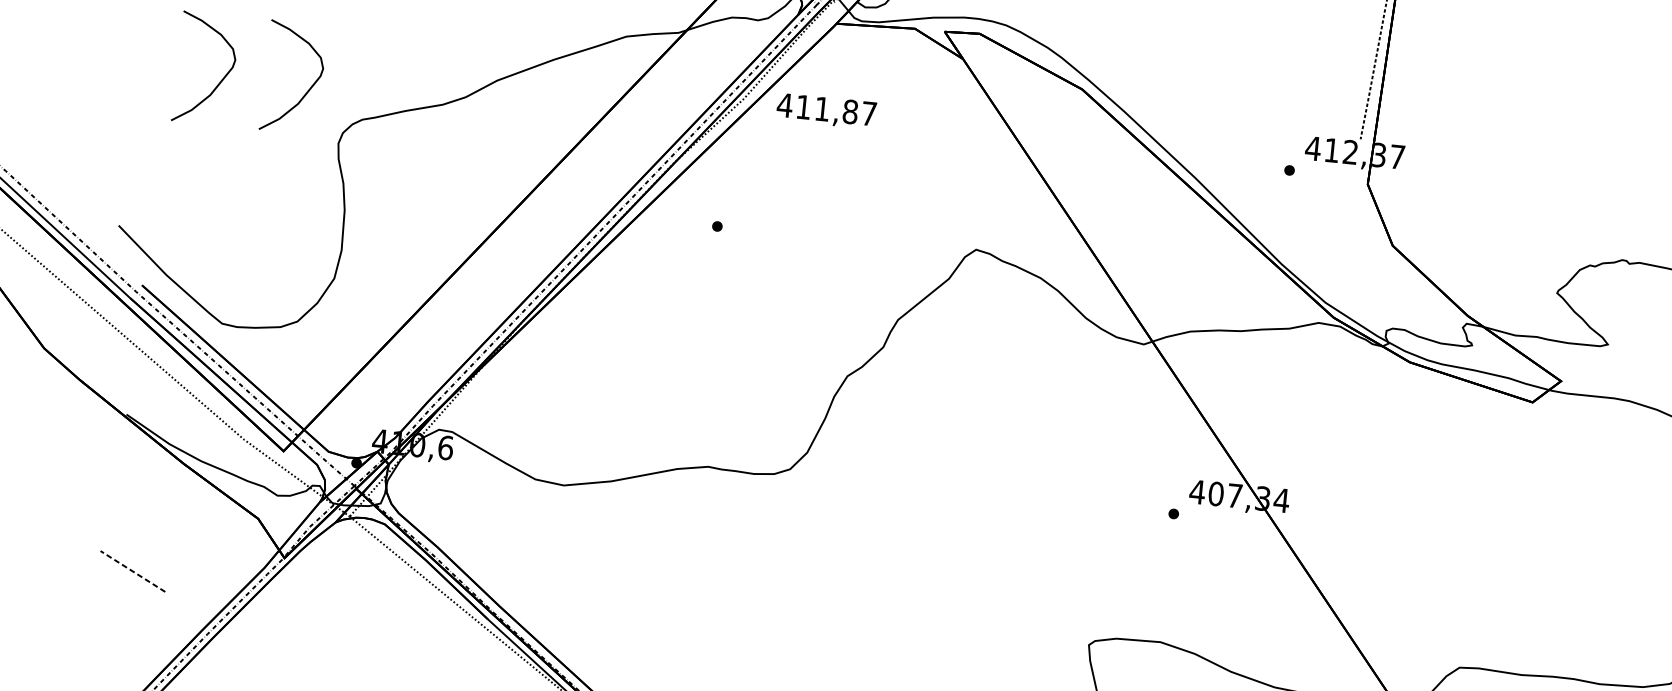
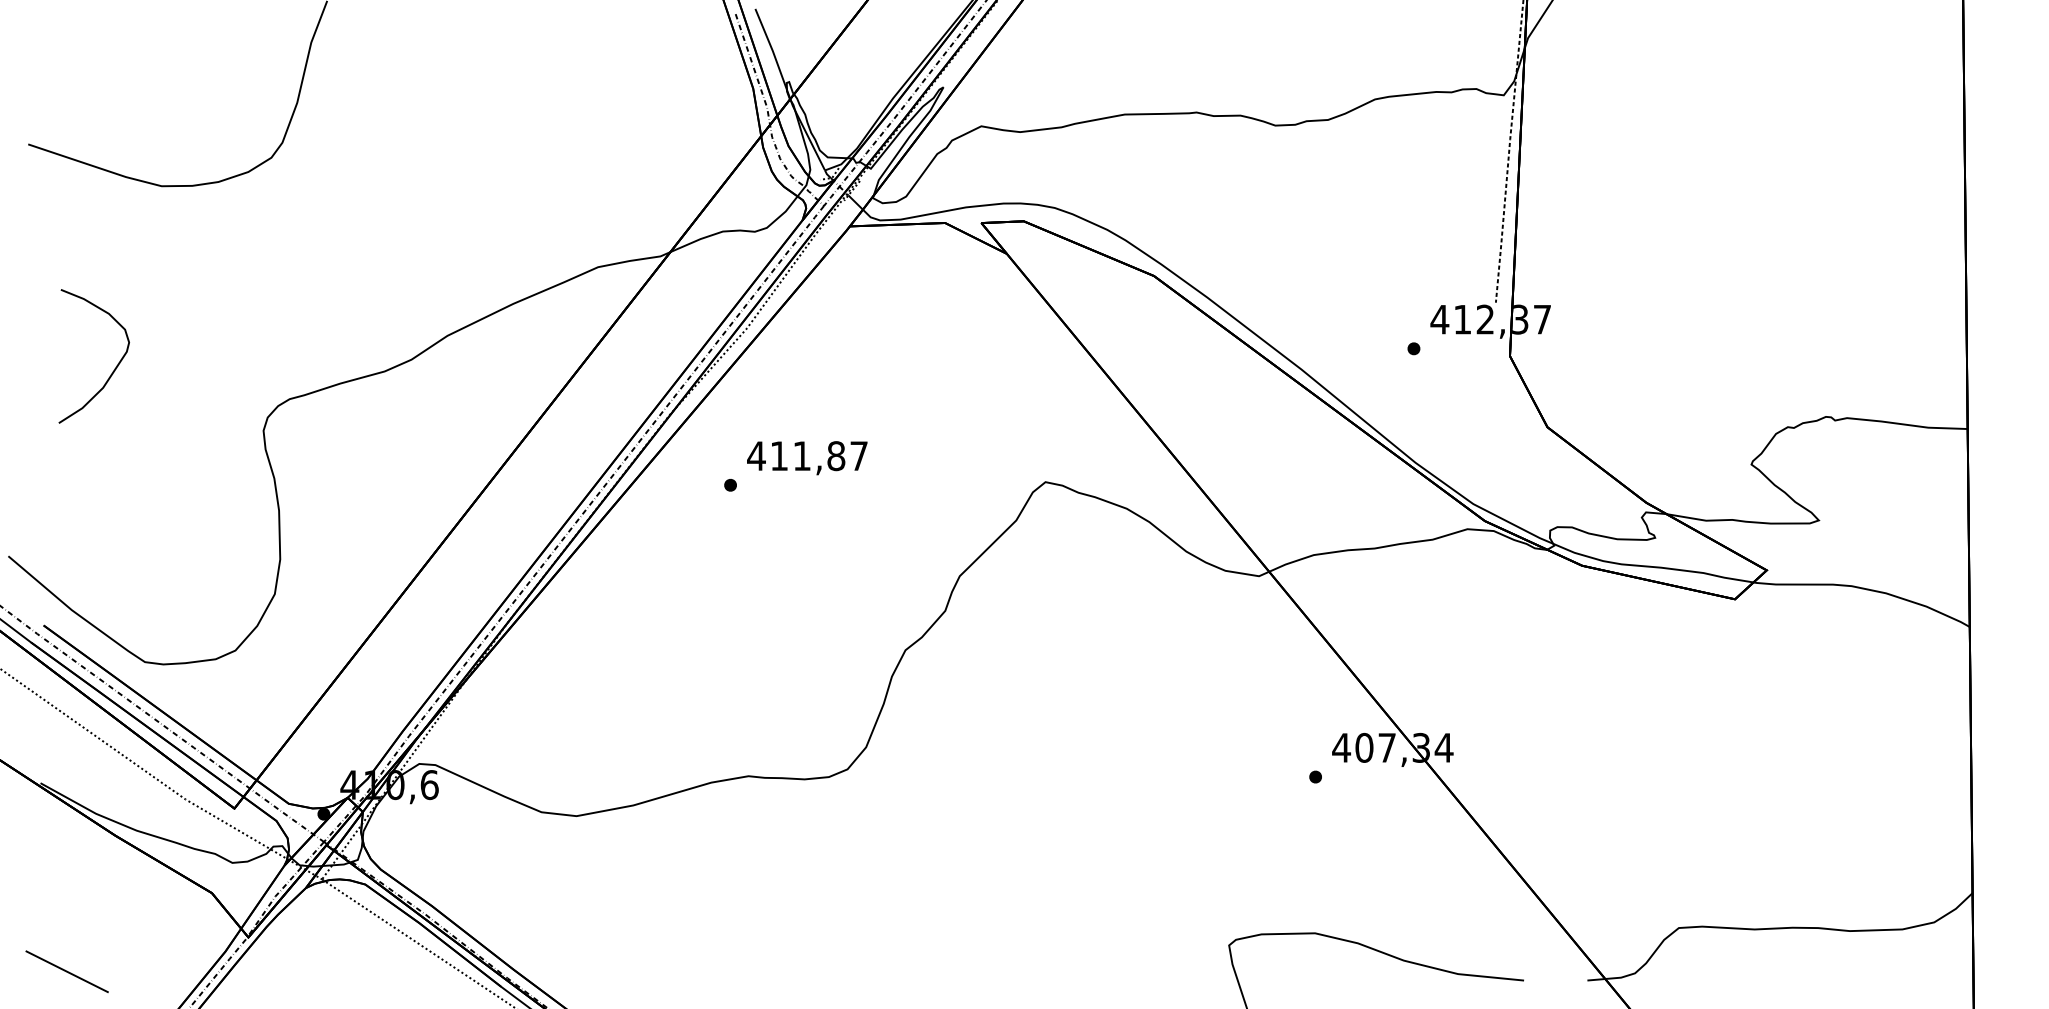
curve: (309, 88) -> (221, 368), removed
text: (826, 111) -> (807, 458), moved
line: (132, 571) -> (66, 971), dashed -> solid

